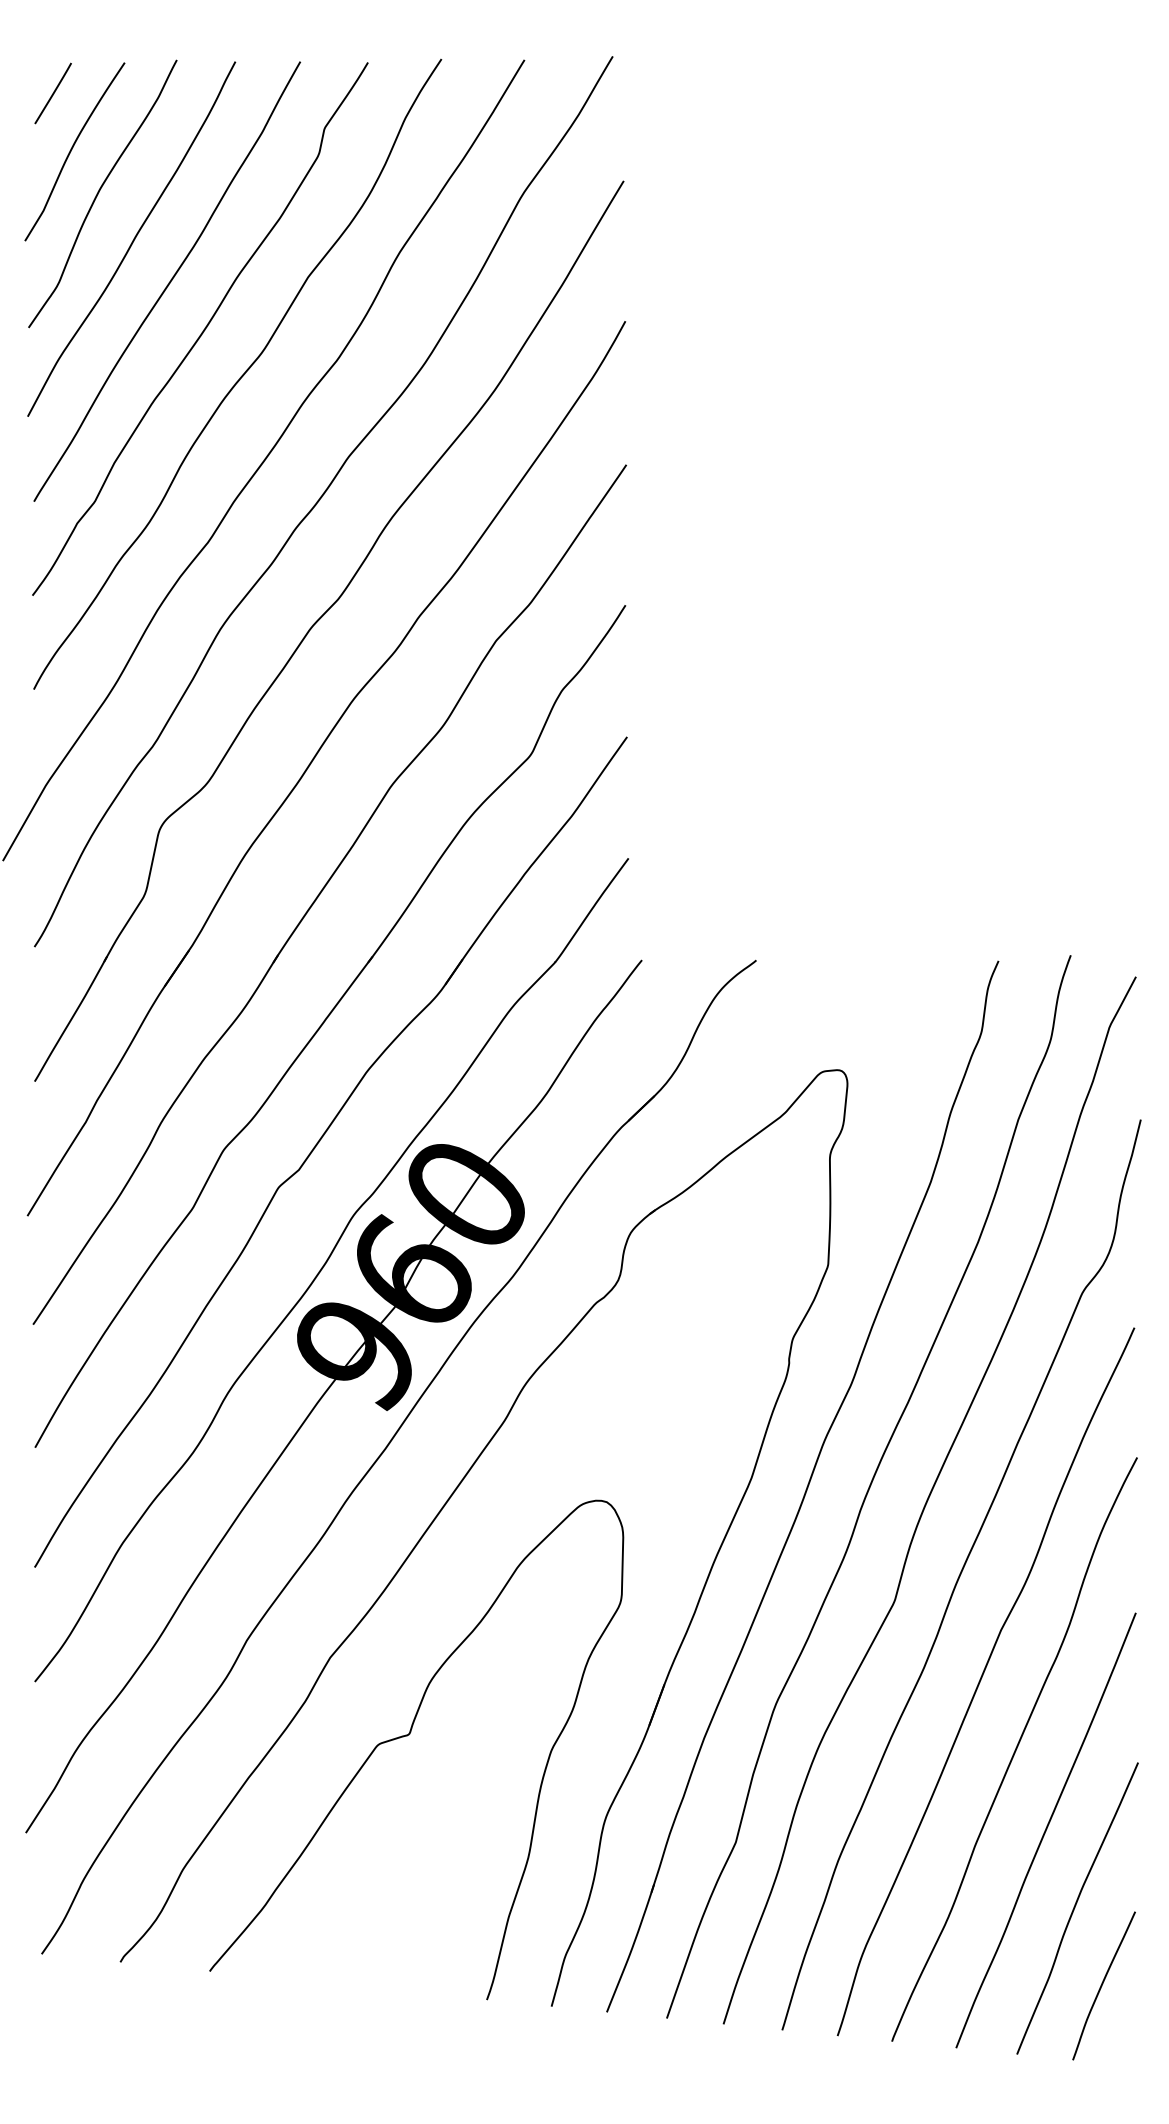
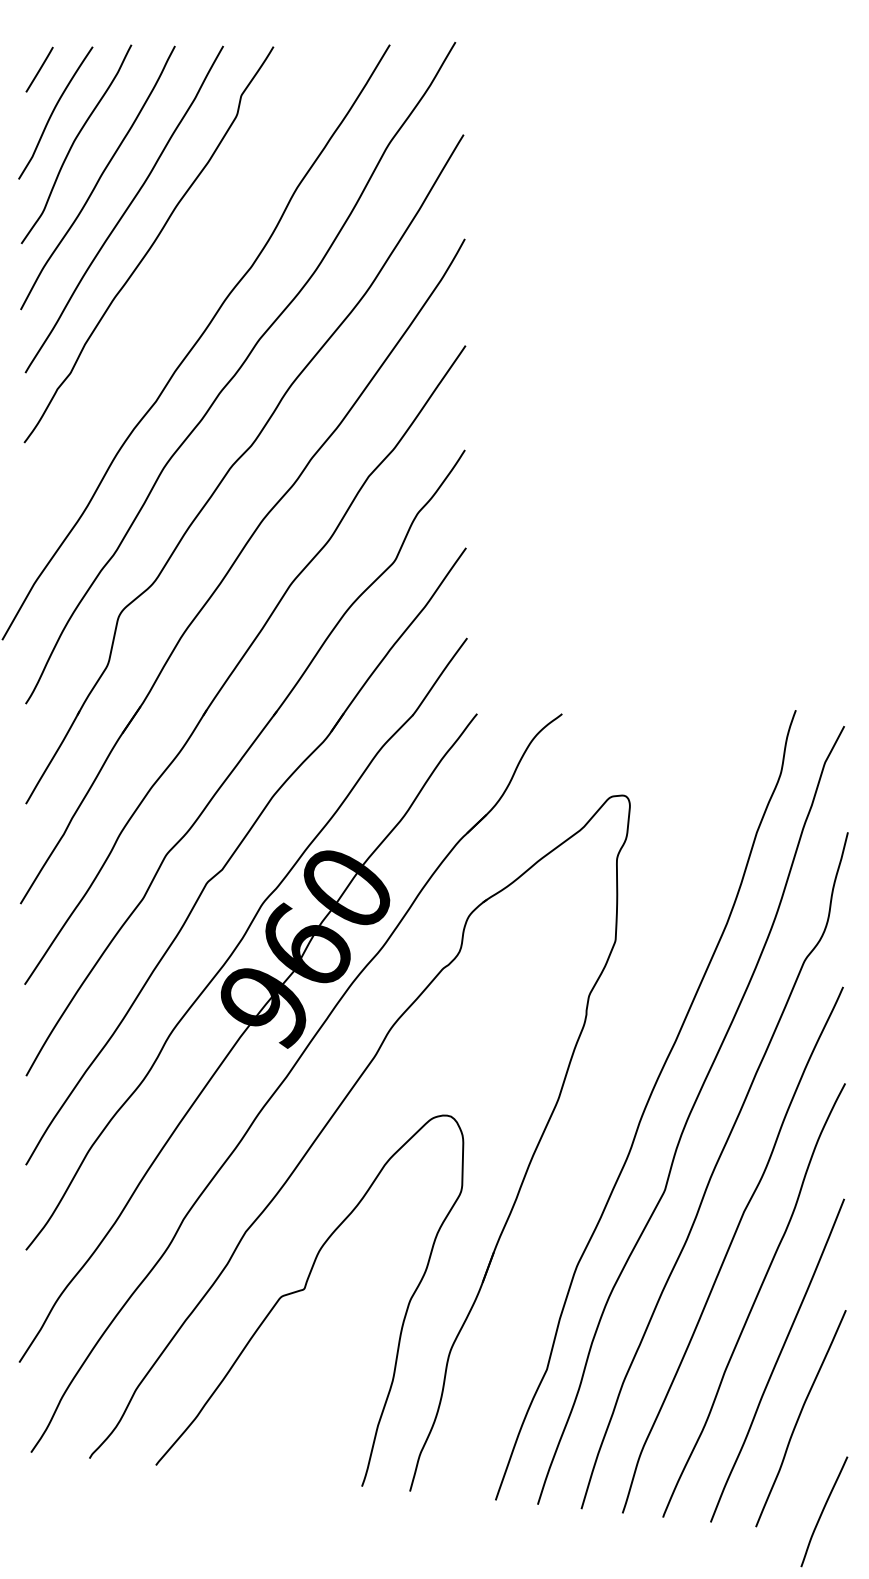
curve: (240, 376) -> (178, 280), removed
part: (802, 1486) -> (596, 1104), removed
curve: (1102, 1985) -> (823, 1511), moved

